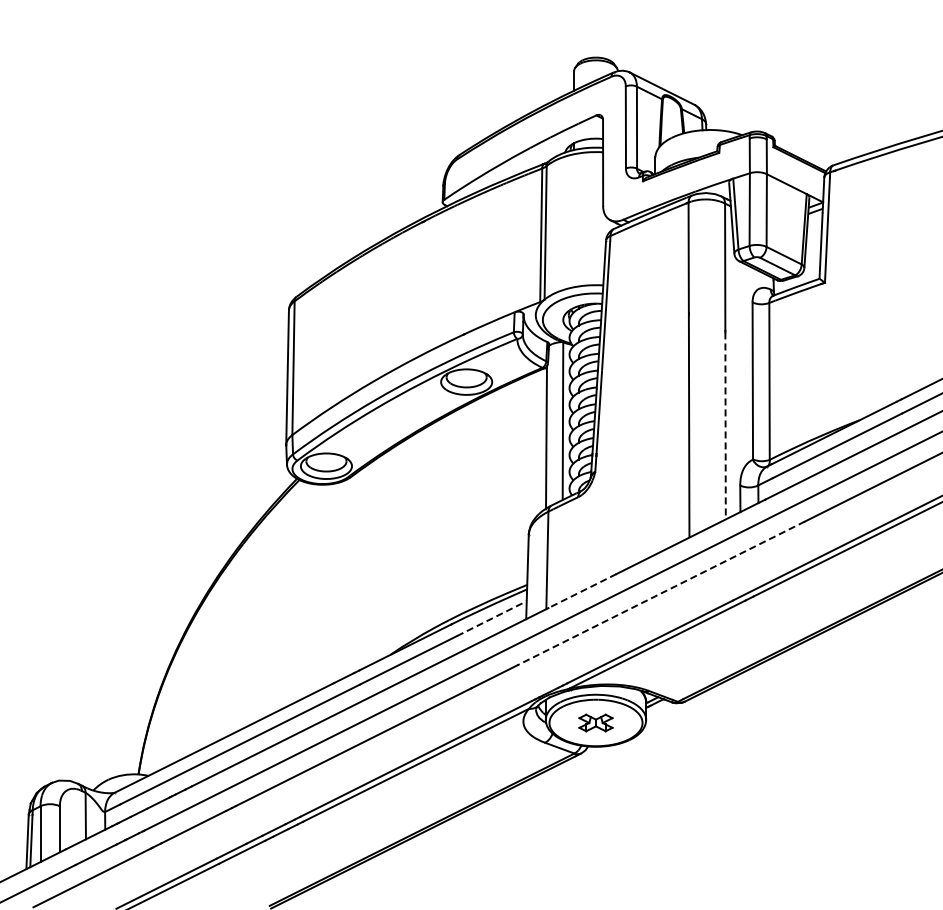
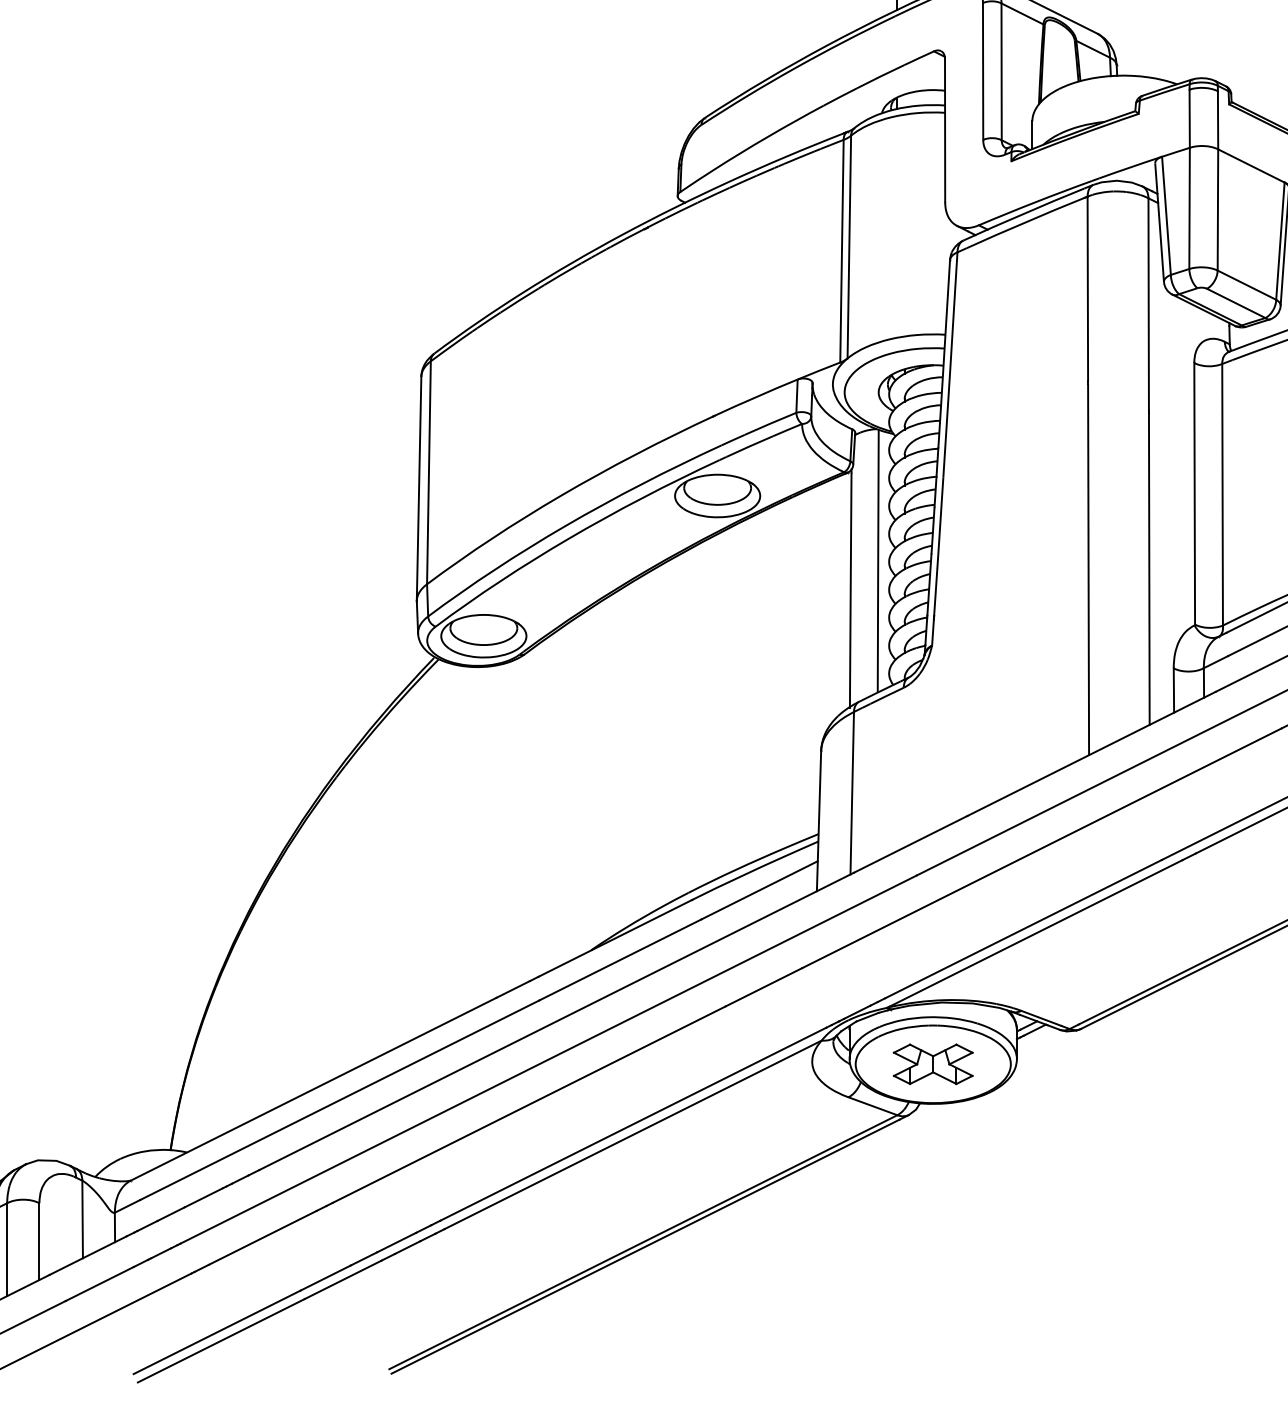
line: (725, 426) -> (1149, 569), dashed -> solid
line: (582, 591) -> (910, 845), dashed -> solid
line: (661, 593) -> (1042, 848), dashed -> solid
line: (491, 618) -> (759, 890), dashed -> solid
part: (595, 722) -> (932, 1063), size x1.43

